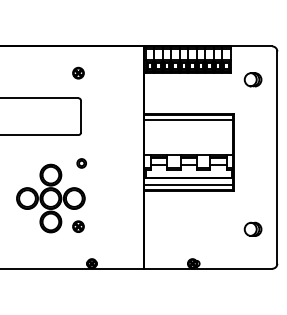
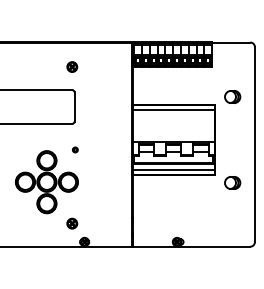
part: (252, 79) -> (232, 96), moved
part: (81, 163) -> (75, 150), size x0.62
part: (78, 226) -> (72, 223), moved
part: (252, 228) -> (232, 182), moved

